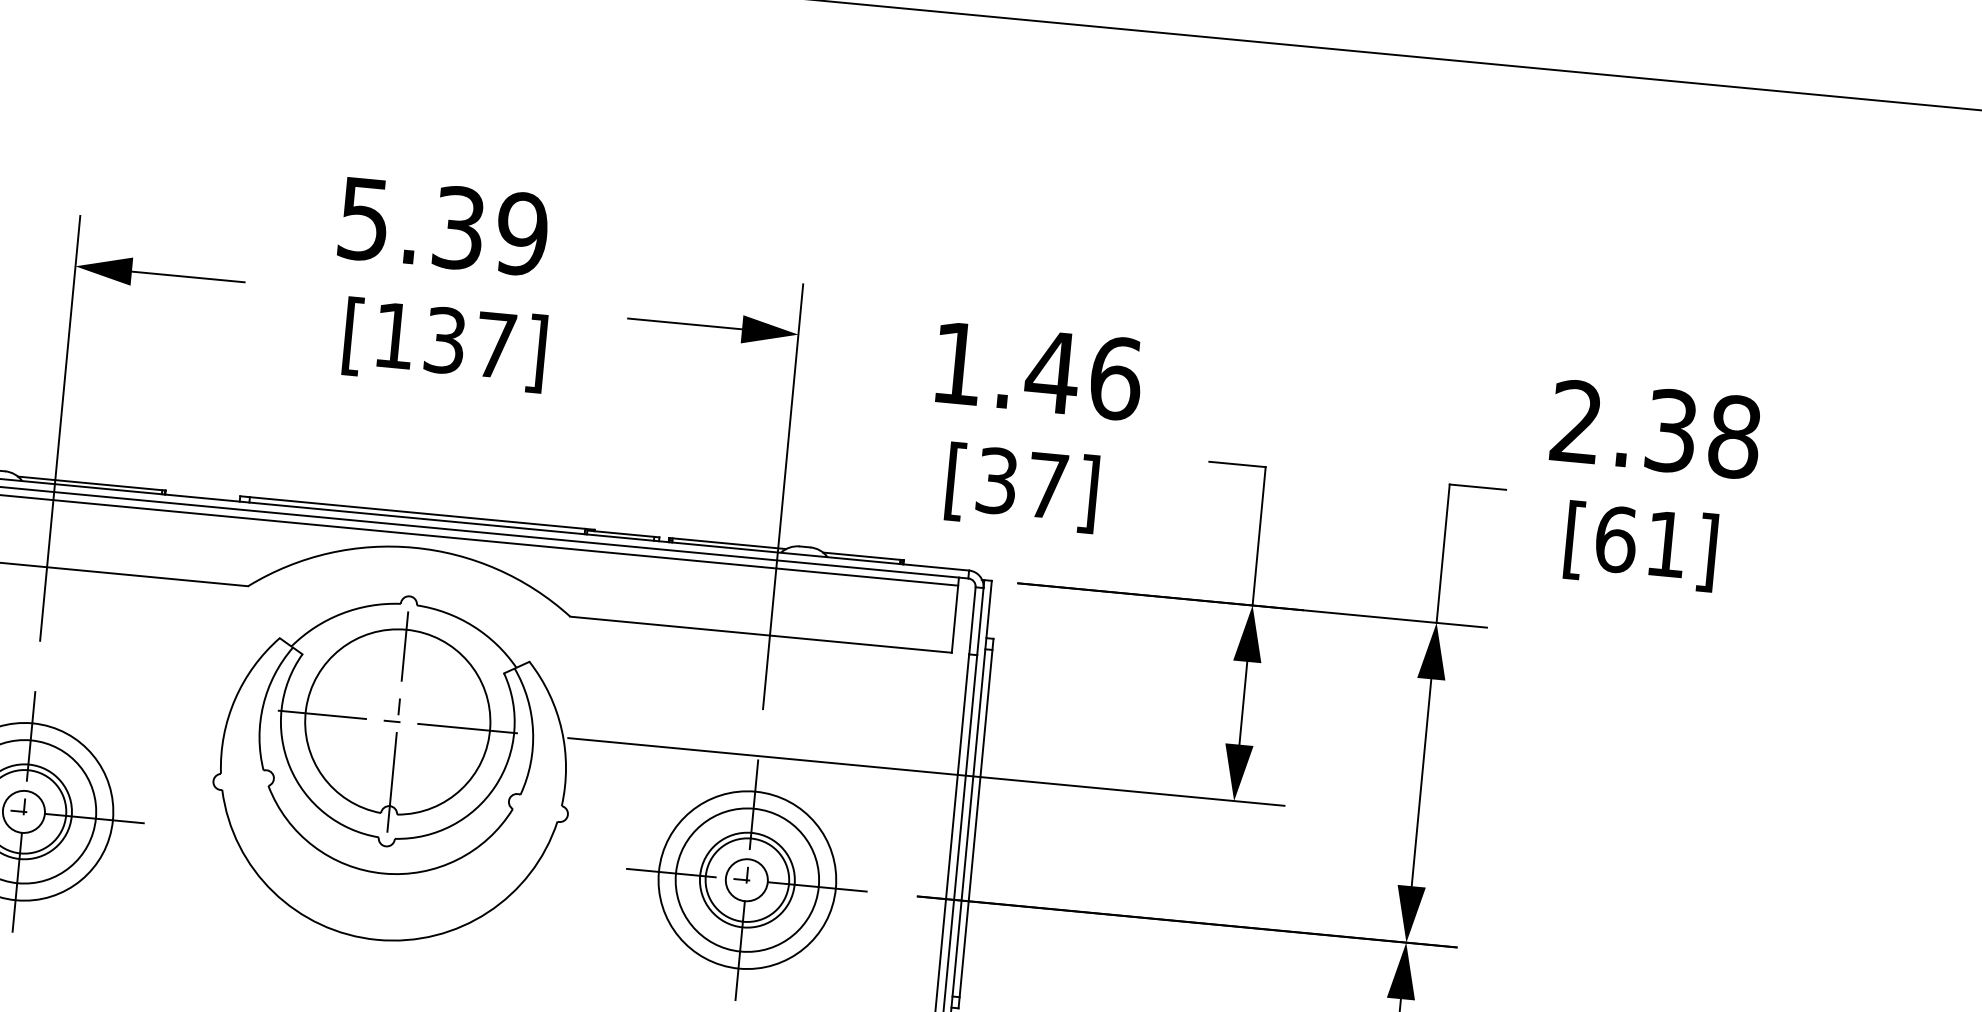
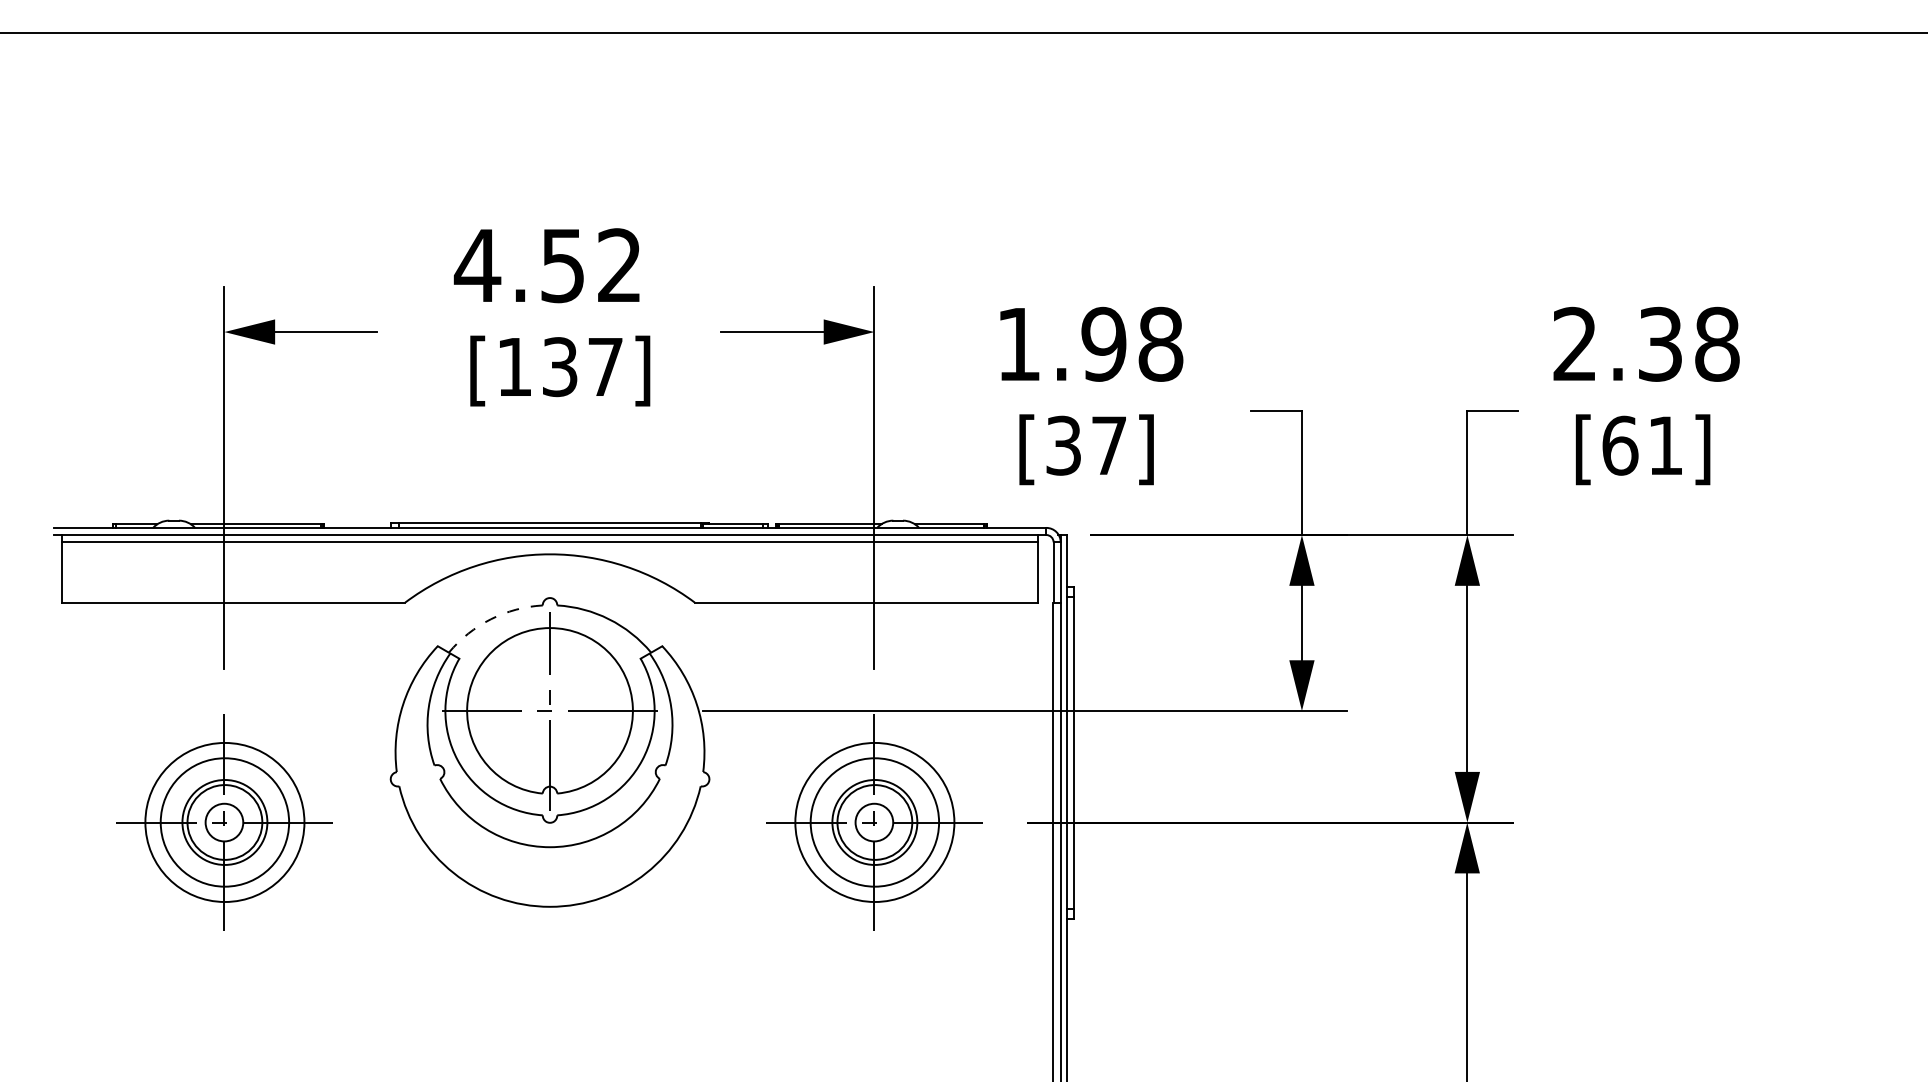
text: (441, 226) -> (547, 265), 5.39 -> 4.52
text: (1083, 374) -> (1131, 343), 1.46 -> 1.98
arc: (341, 613) -> (490, 619), solid -> dashed

